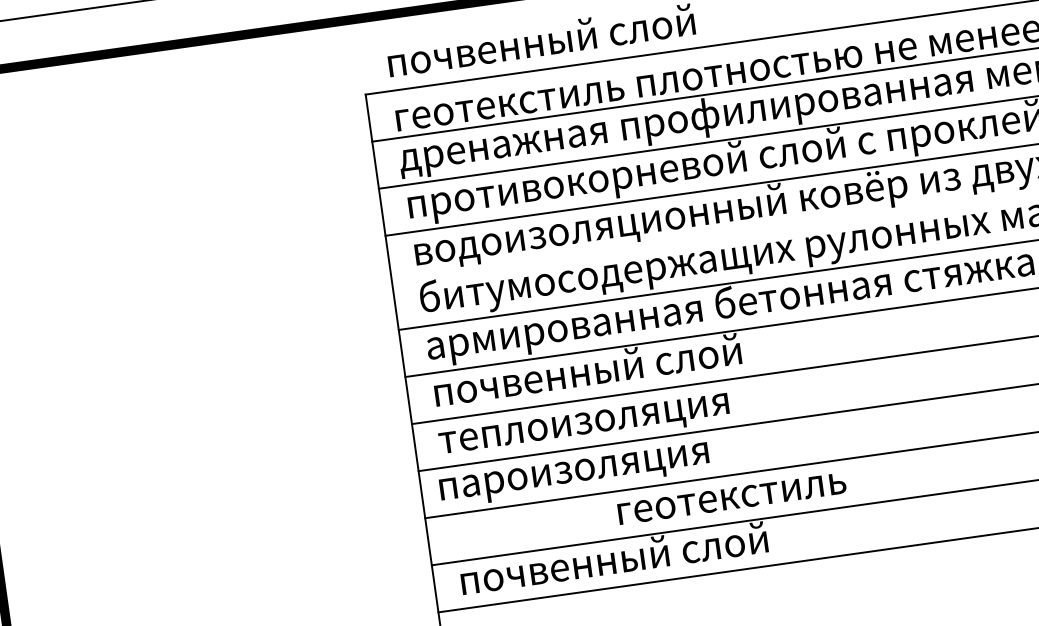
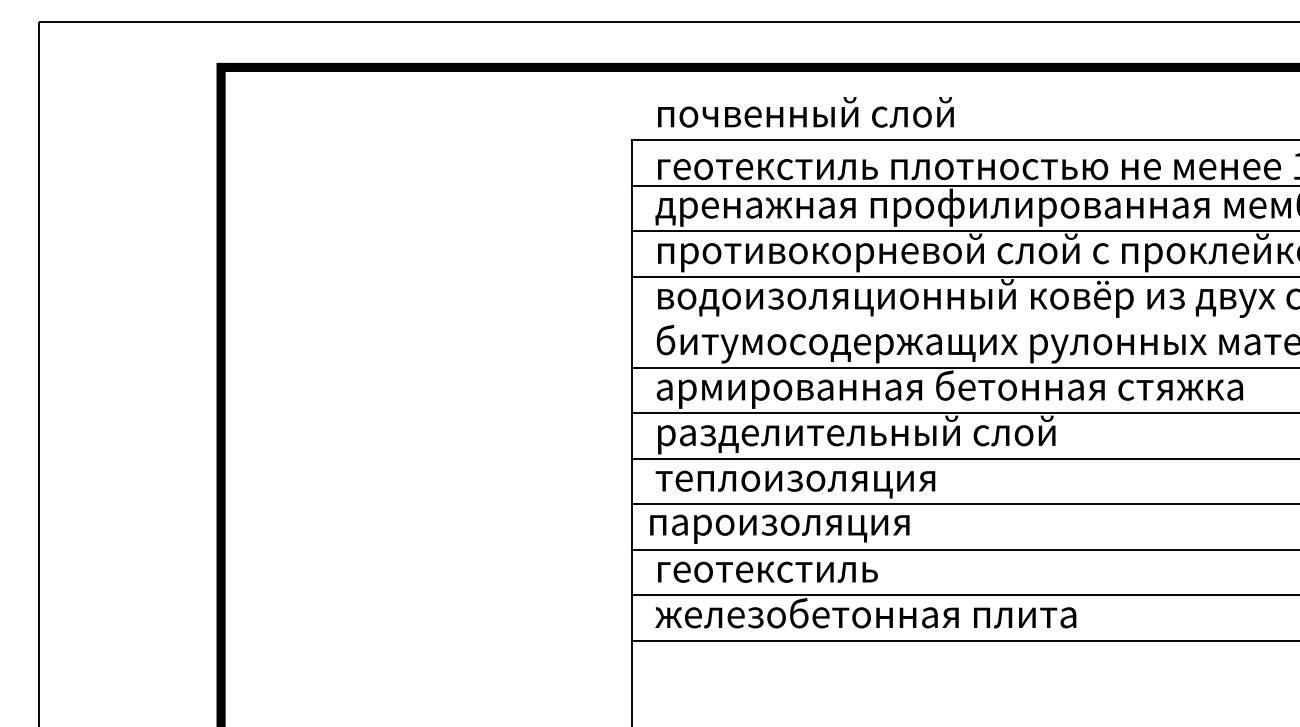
text: (640, 366) -> (856, 434), почвенный слой -> разделительный слой
text: (731, 497) -> (767, 571), moved
text: (675, 549) -> (865, 612), почвенный слой -> железобетонная плита

